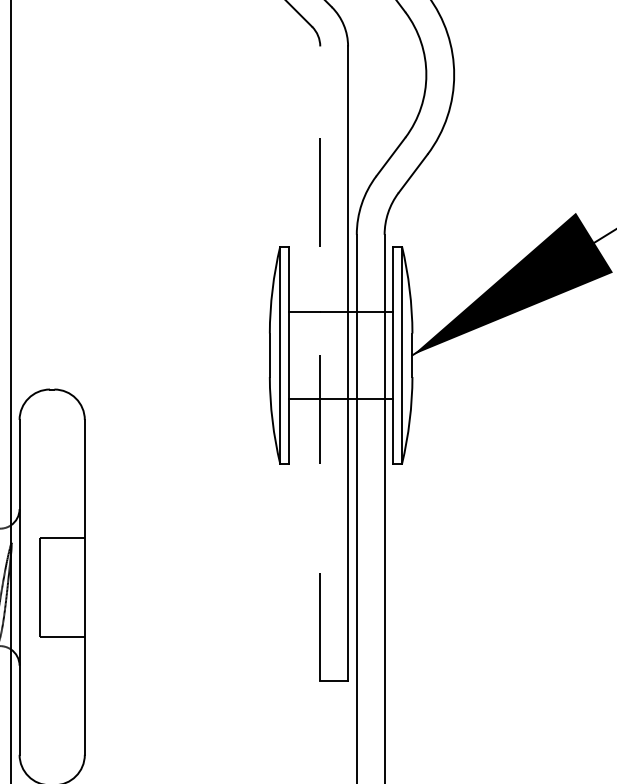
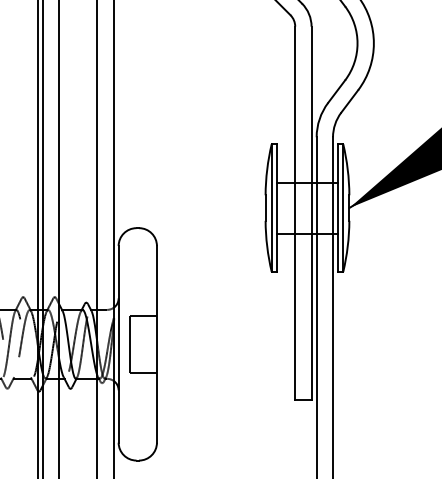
line: (320, 362) -> (295, 212), dashed -> solid

